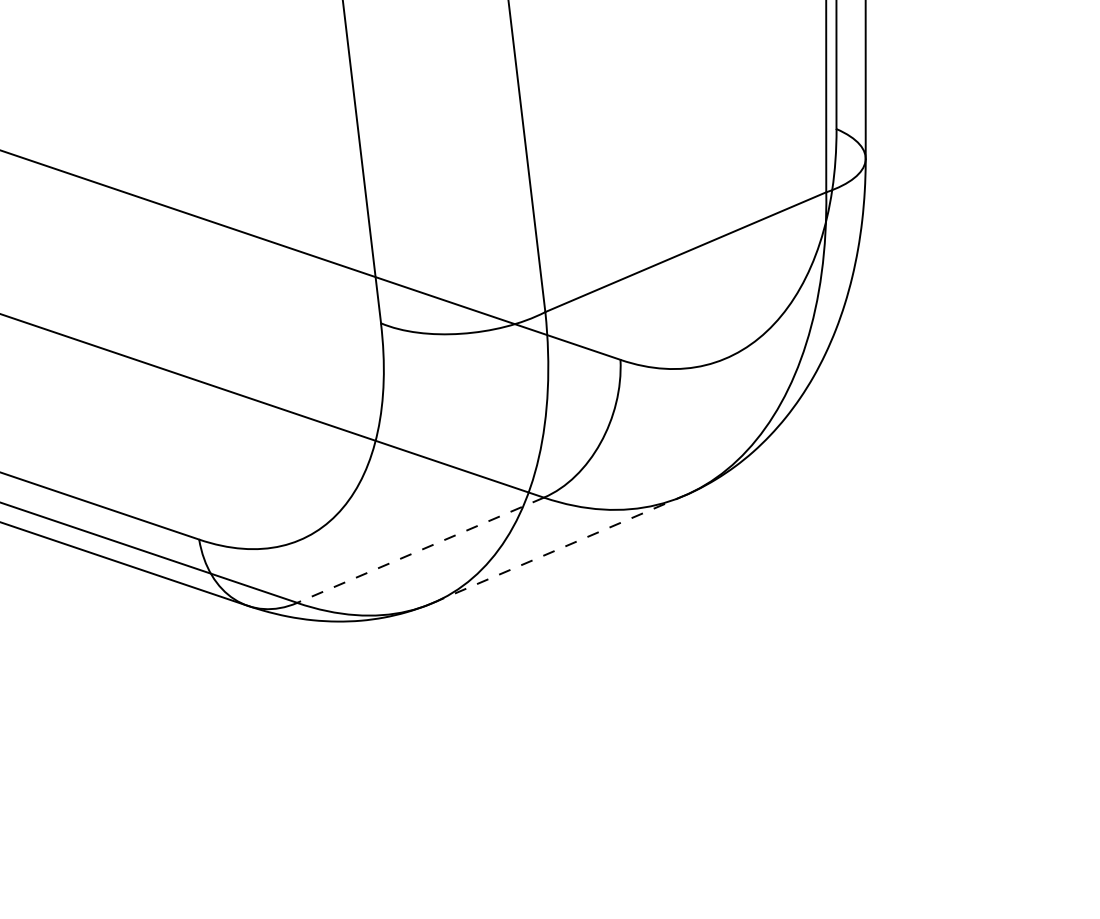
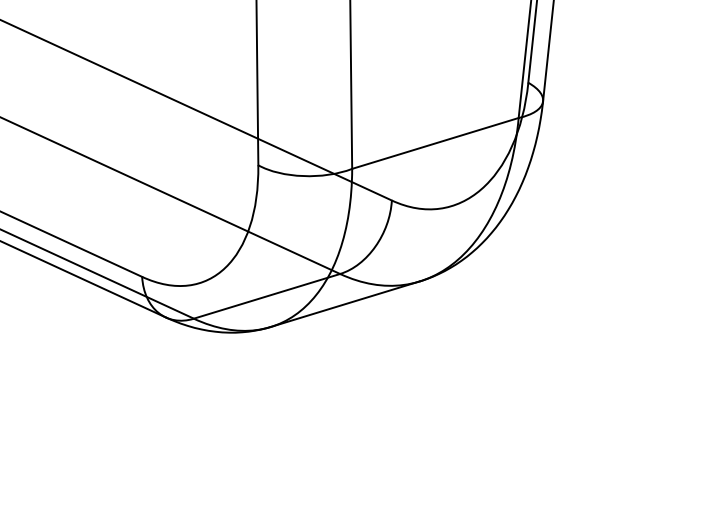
line: (558, 549) -> (345, 304), dashed -> solid
line: (419, 550) -> (266, 296), dashed -> solid

